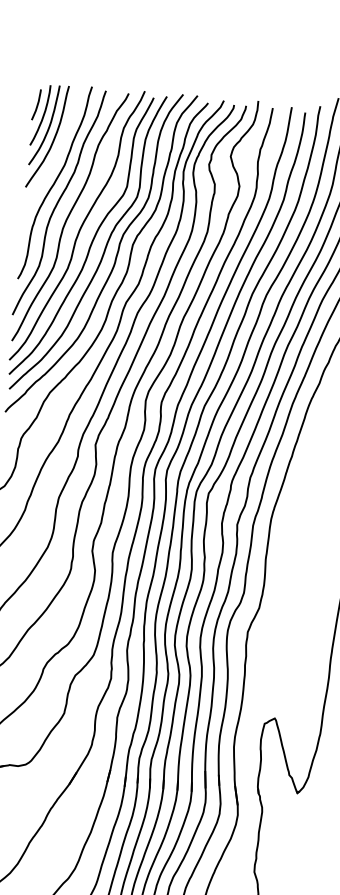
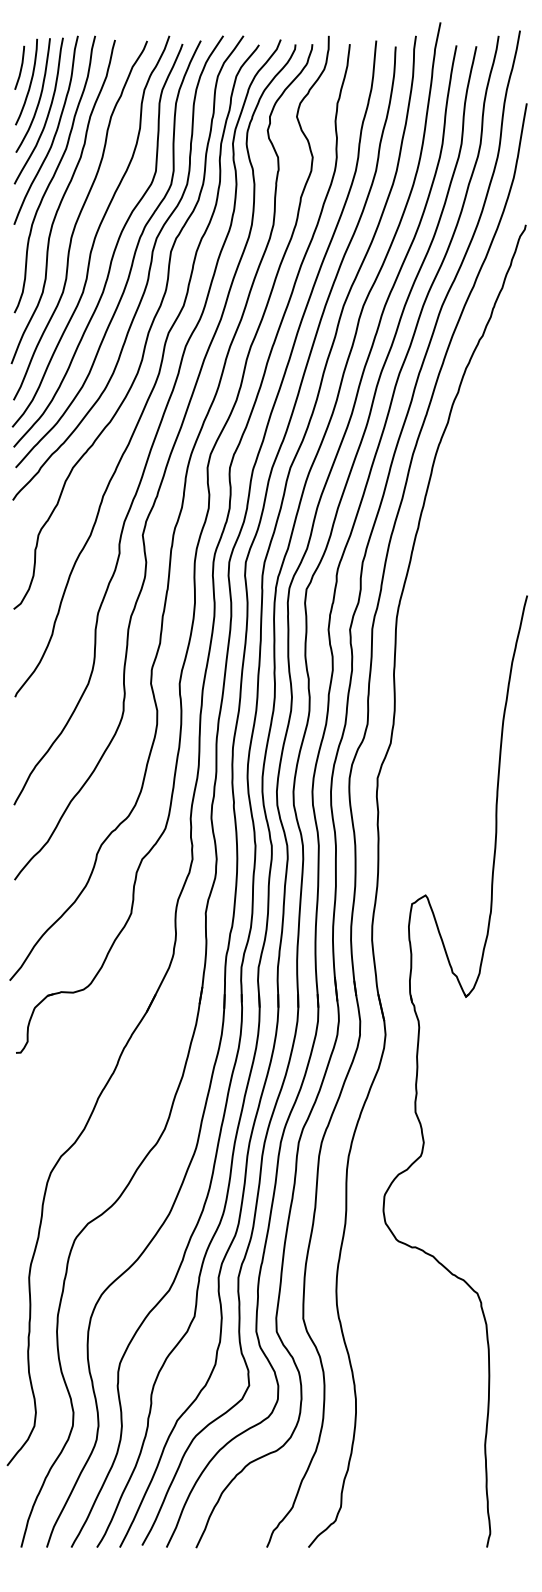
curve: (57, 153) -> (54, 133), added

